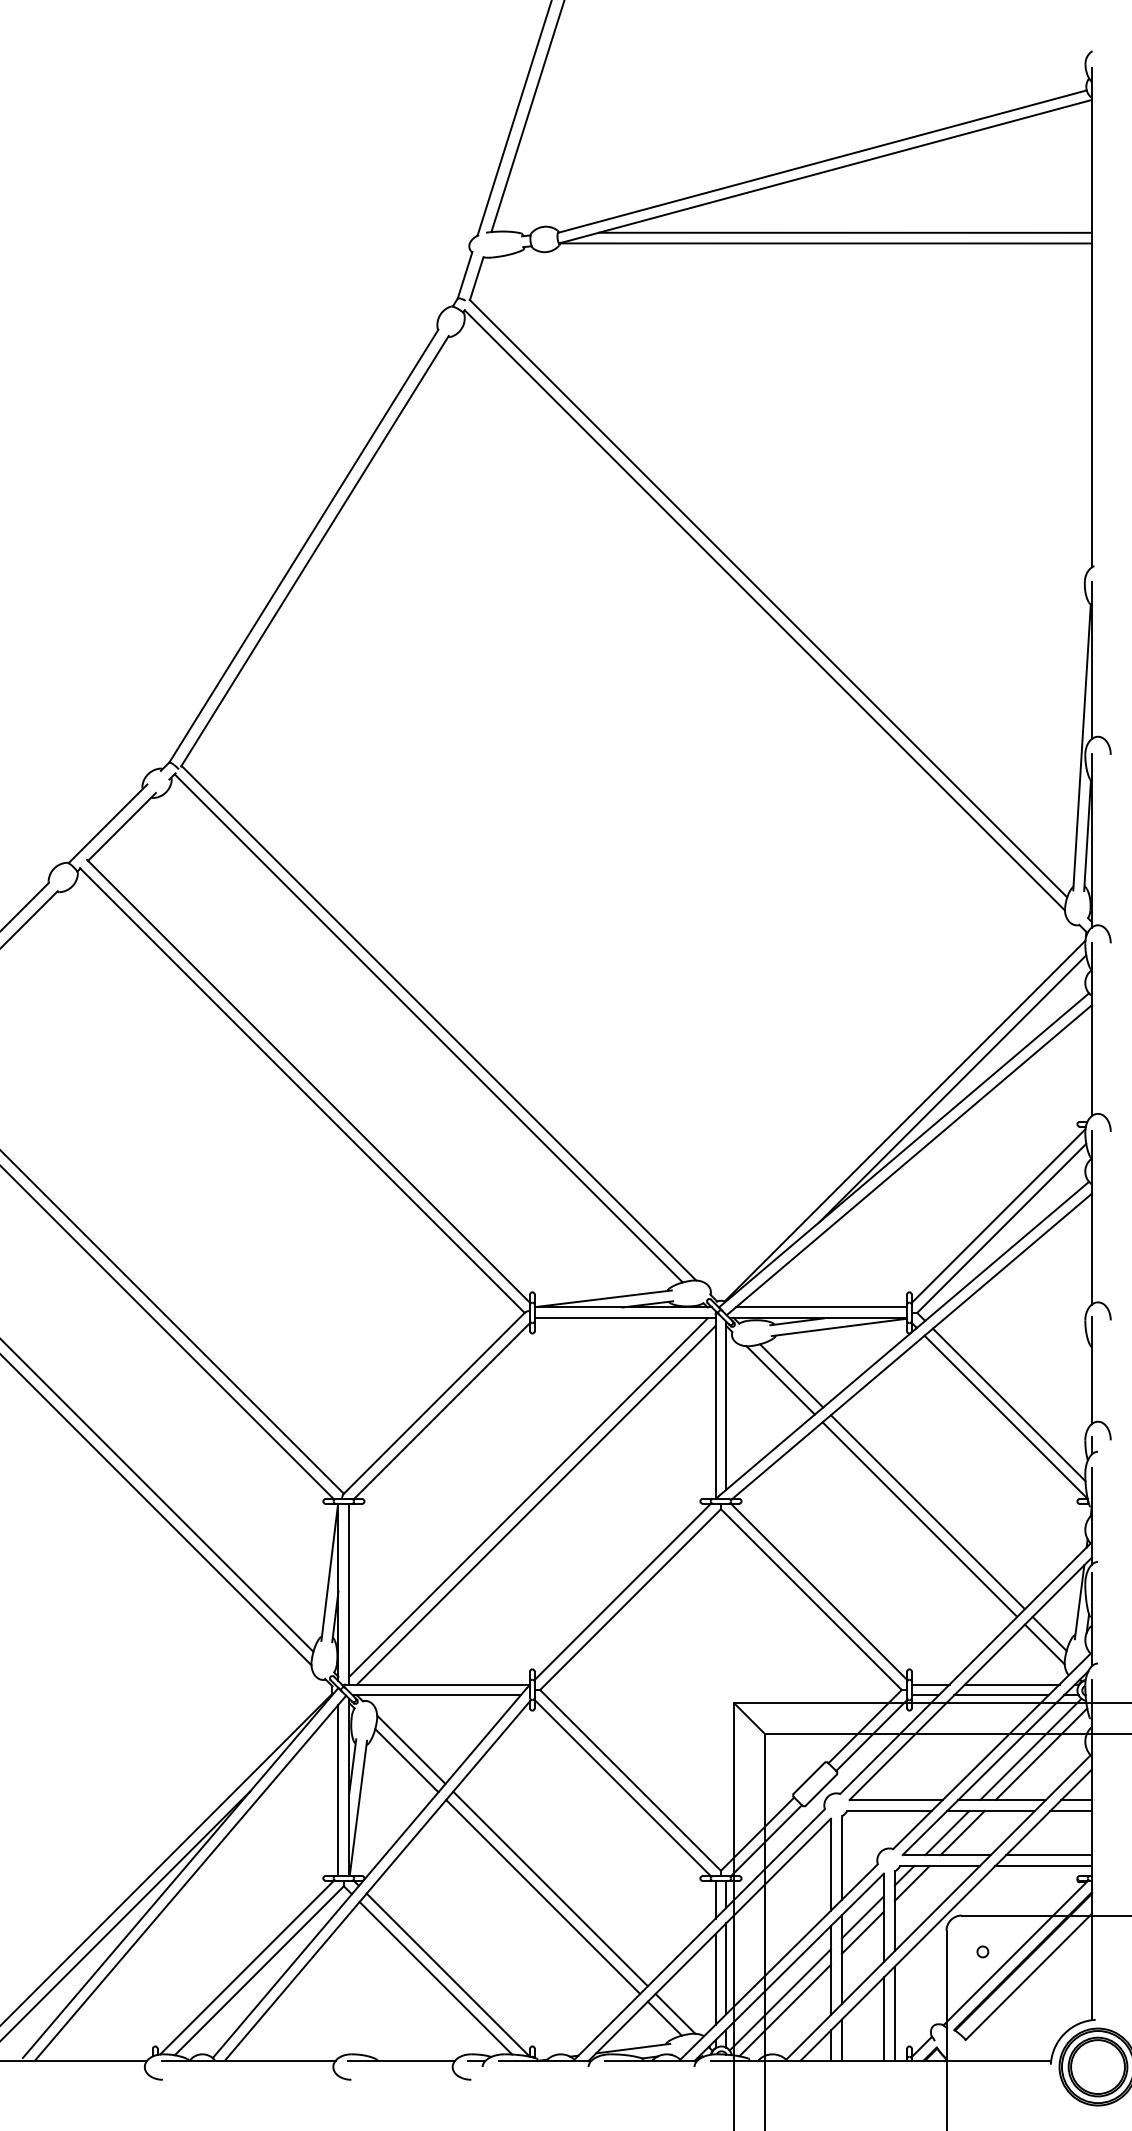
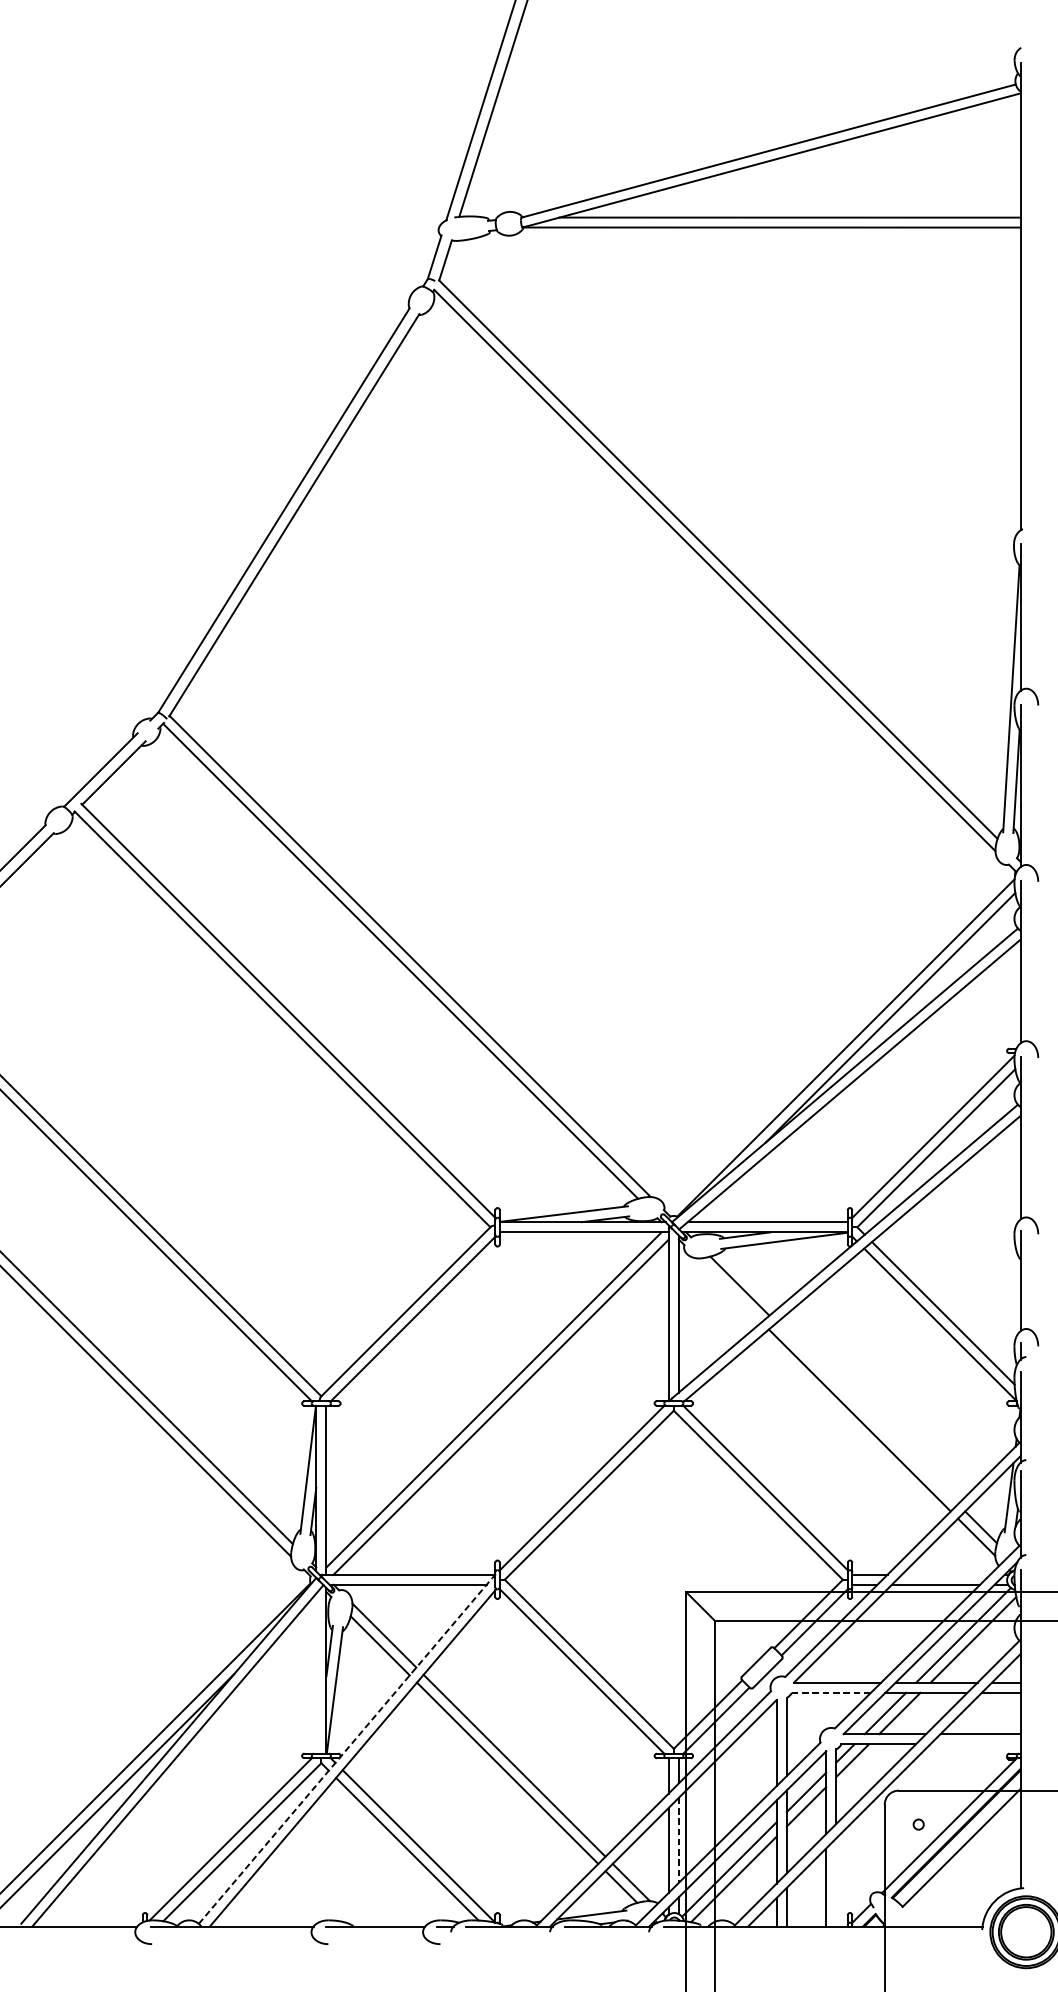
line: (780, 1380) -> (729, 1290), removed
line: (927, 1512) -> (866, 1413), removed
line: (1012, 1684) -> (946, 1574), removed
line: (338, 1790) -> (316, 1673), removed
line: (890, 1810) -> (832, 1692), solid -> dashed
line: (1043, 1866) -> (975, 1744), removed
line: (369, 1873) -> (345, 1751), solid -> dashed
line: (726, 1969) -> (679, 1841), solid -> dashed
line: (894, 2013) -> (836, 1882), removed

